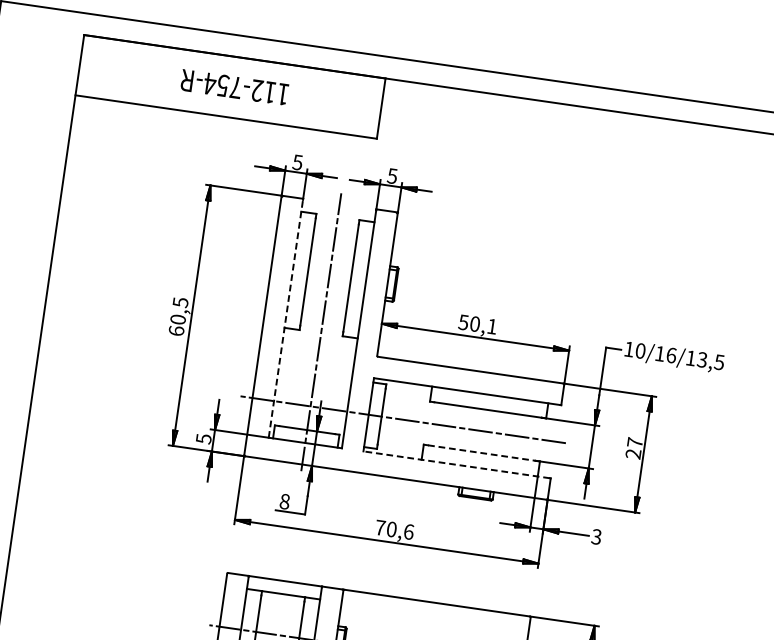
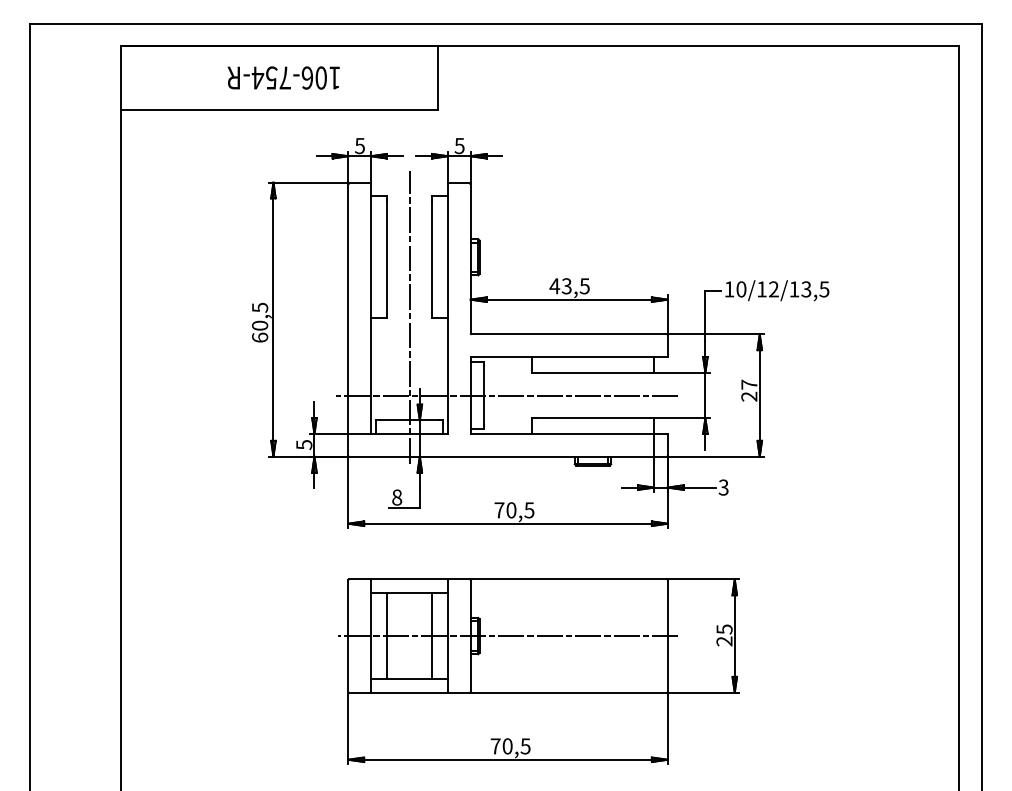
text: (262, 91) -> (313, 77), 112-754-R -> 106-754-R
line: (286, 318) -> (371, 308), dashed -> solid
text: (477, 324) -> (569, 286), 50,1 -> 43,5
text: (671, 355) -> (773, 289), 10/16/13,5 -> 10/12/13,5
line: (481, 453) -> (592, 418), dashed -> solid
line: (456, 465) -> (568, 434), dashed -> solid
text: (408, 532) -> (529, 510), 70,6 -> 70,5

